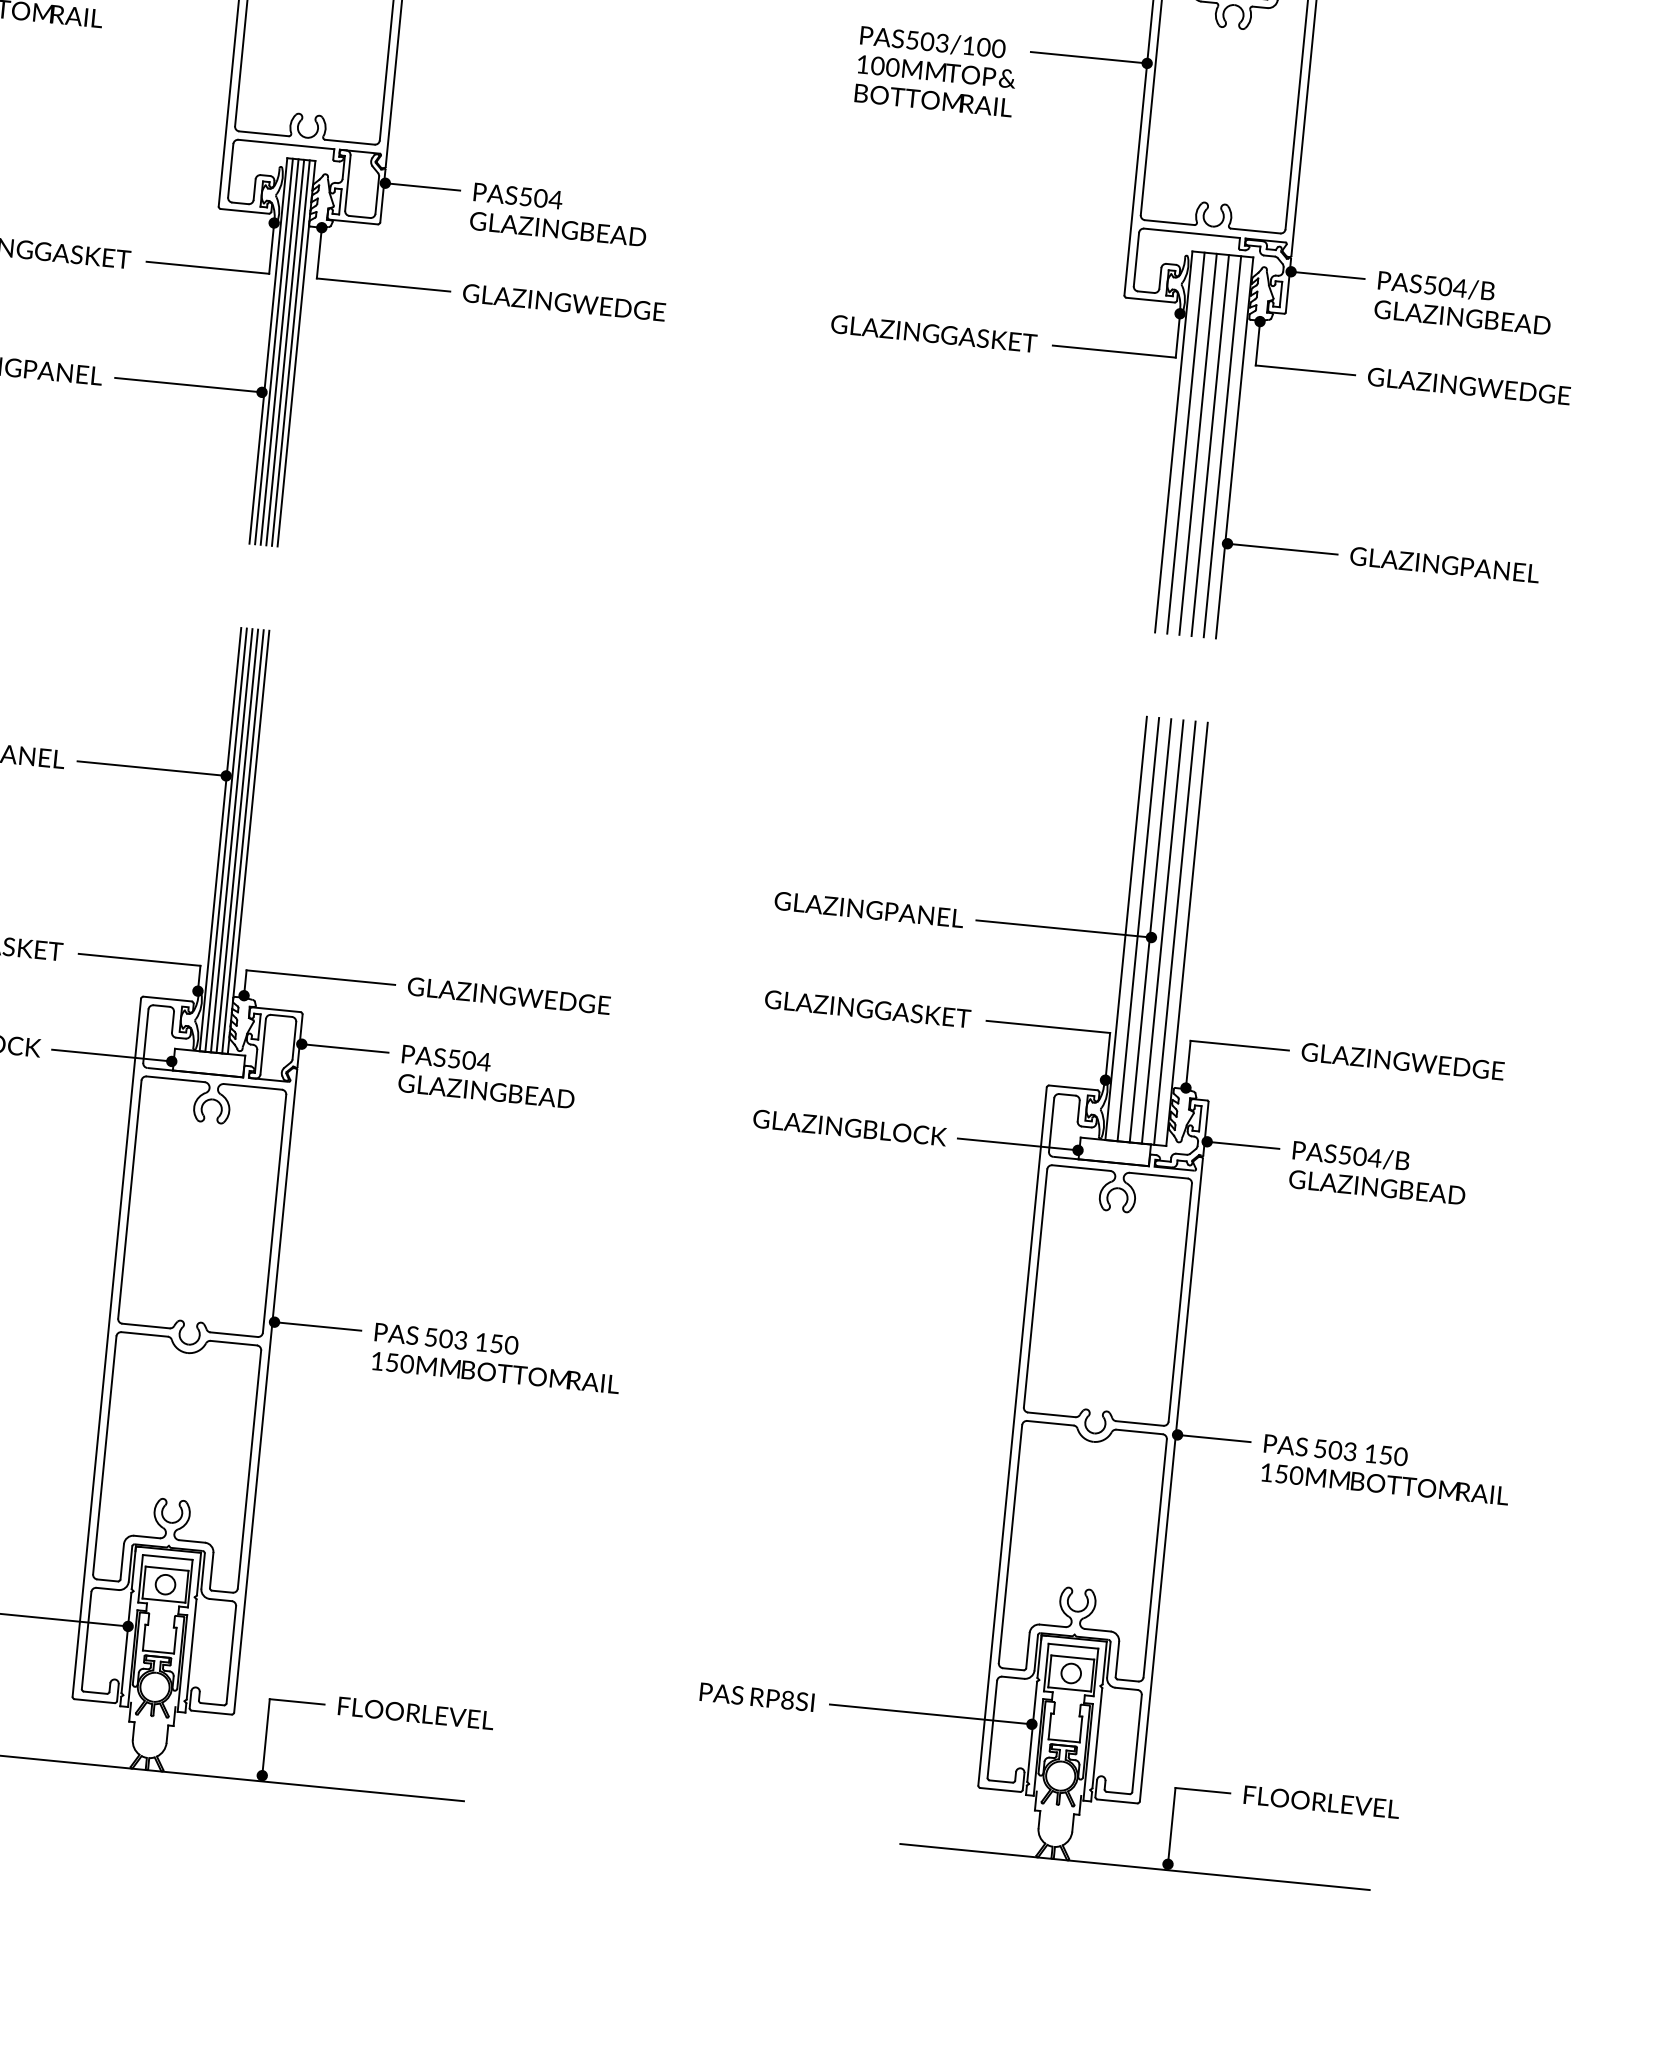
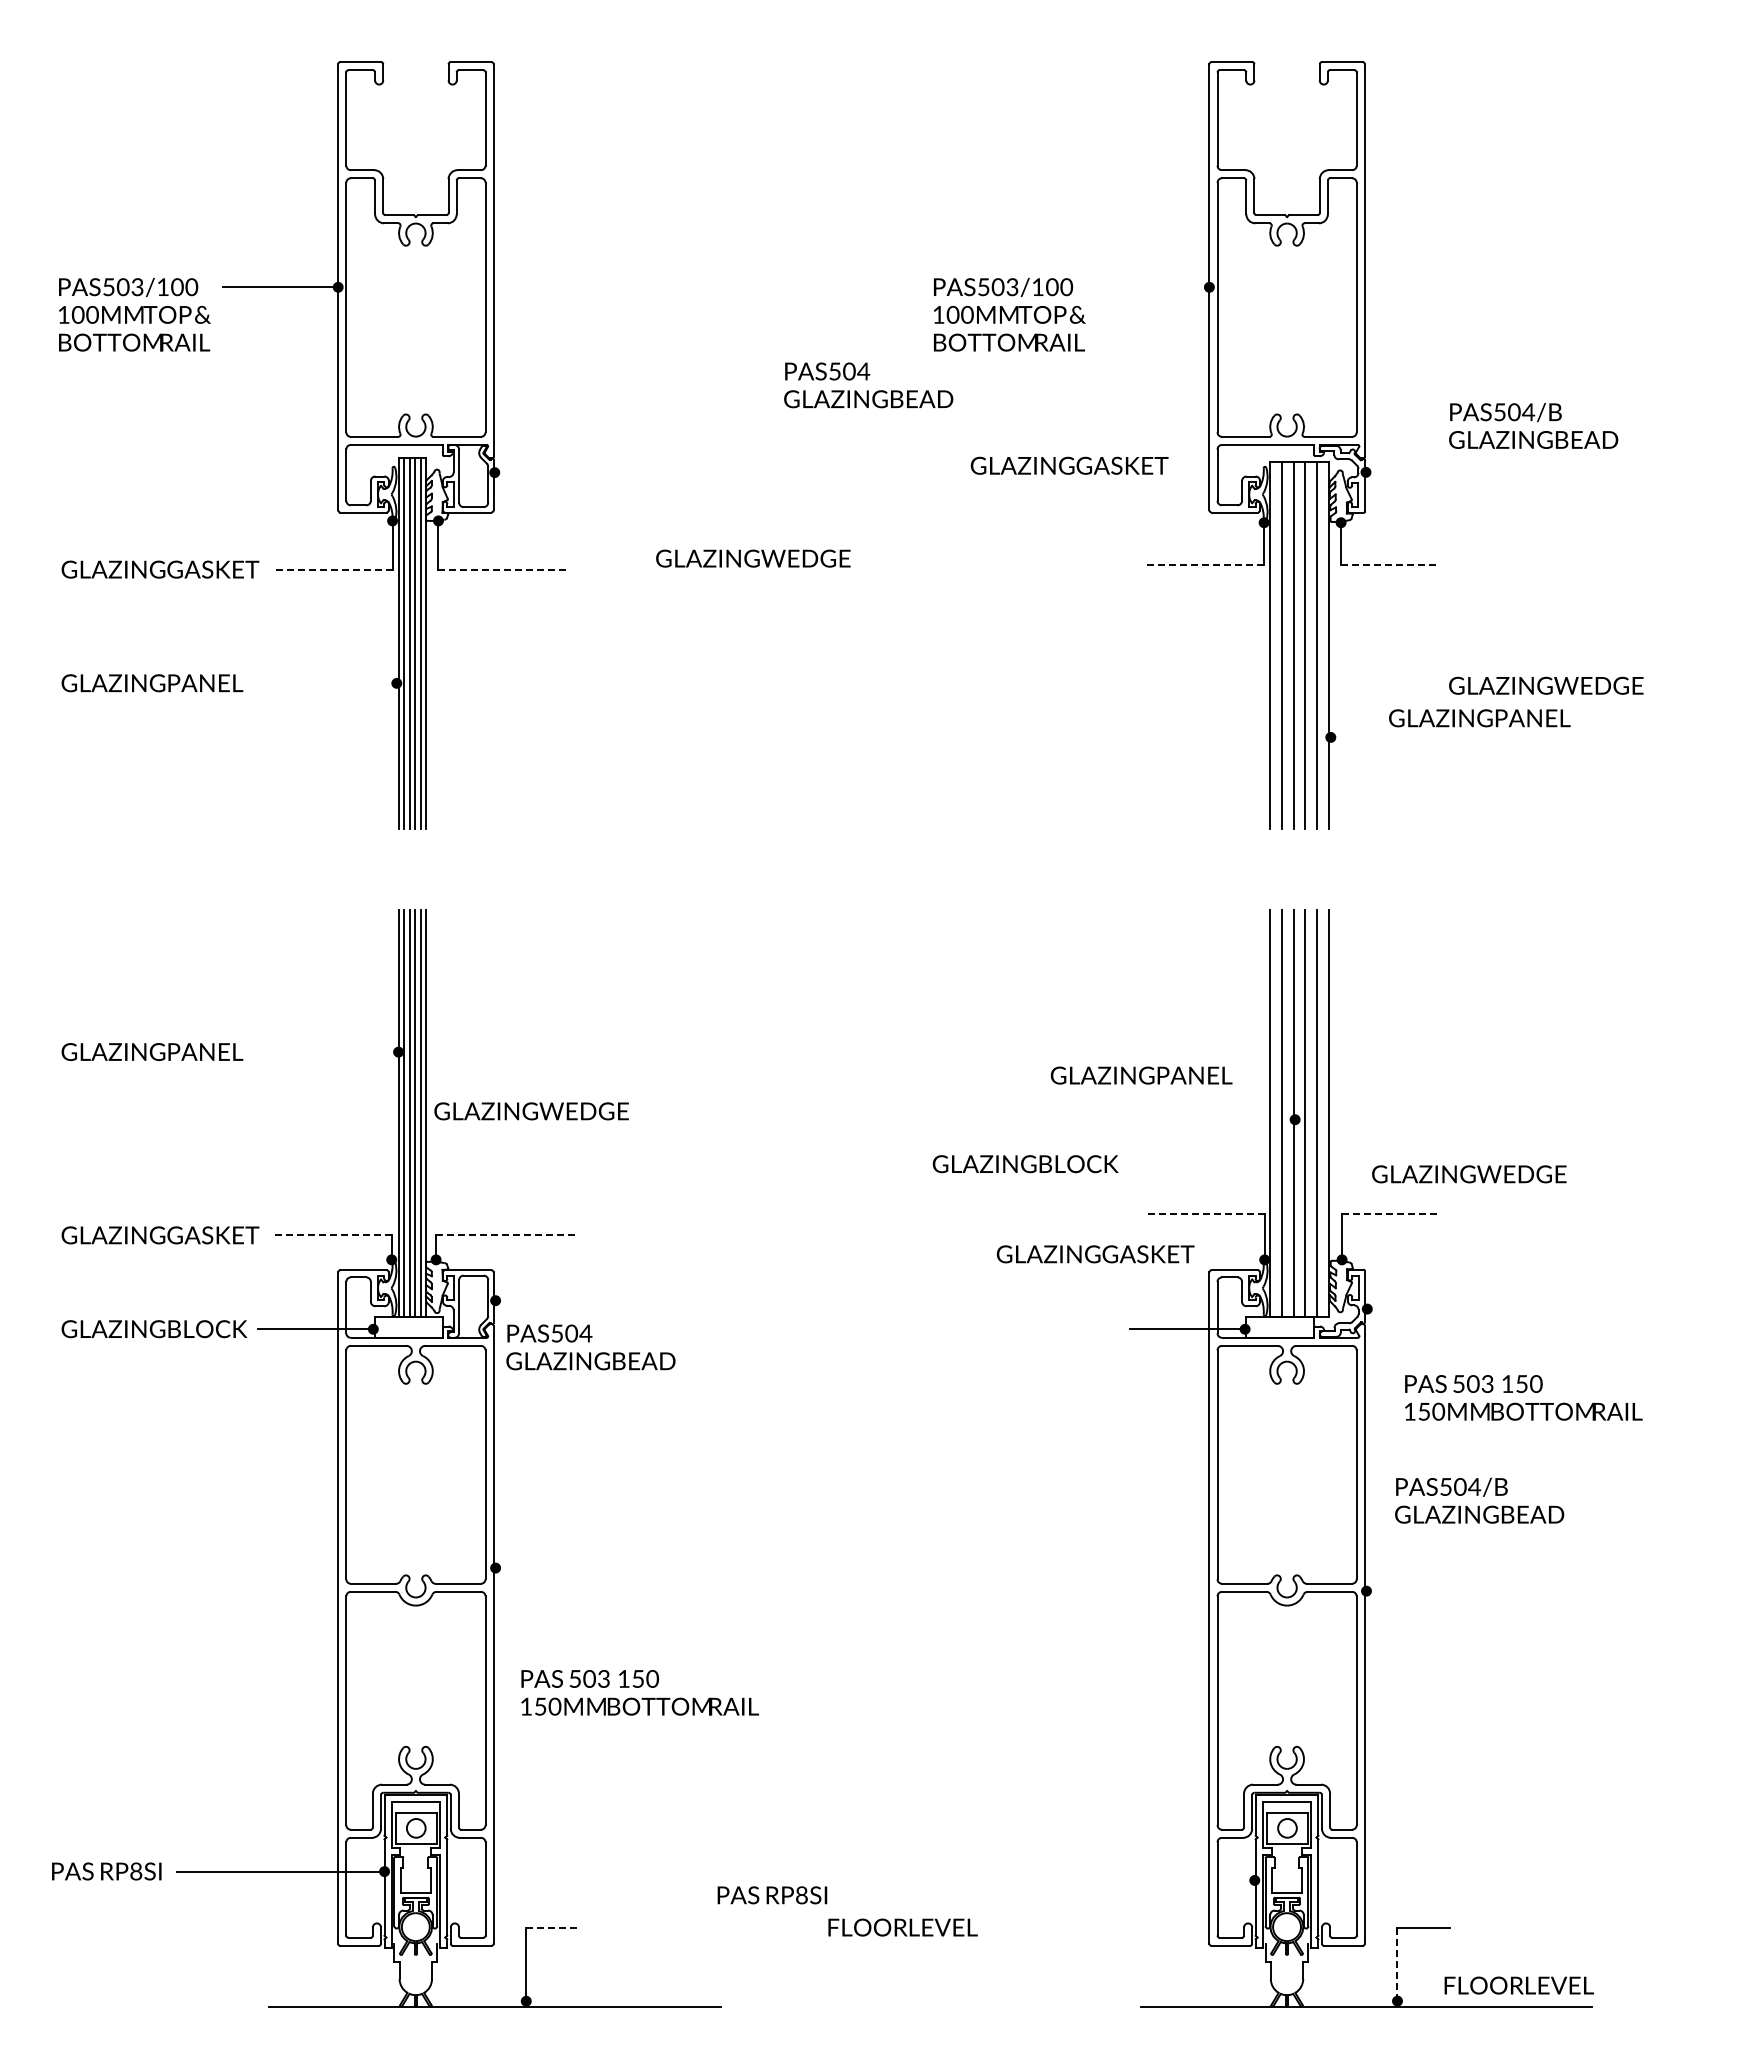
line: (1089, 57) -> (1153, 287), removed
line: (422, 186) -> (530, 472), removed
text: (559, 214) -> (868, 385), moved
line: (207, 267) -> (333, 569), solid -> dashed
line: (1327, 275) -> (1401, 472), removed
line: (384, 284) -> (503, 569), solid -> dashed
text: (564, 302) -> (753, 558), moved
text: (1463, 302) -> (1533, 425), moved
text: (933, 333) -> (1069, 465), moved
line: (1113, 351) -> (1204, 564), solid -> dashed
line: (1305, 369) -> (1388, 564), solid -> dashed
line: (187, 385) -> (325, 683), removed
text: (1469, 385) -> (1546, 685), moved
line: (1282, 549) -> (1383, 737), removed
text: (1444, 565) -> (1479, 718), moved
line: (151, 768) -> (326, 1052), removed
text: (869, 909) -> (1141, 1075), moved
line: (1063, 928) -> (1210, 1119), removed
line: (139, 959) -> (333, 1235), solid -> dashed
line: (321, 977) -> (508, 1235), solid -> dashed
text: (508, 996) -> (531, 1111), moved
text: (867, 1009) -> (1095, 1254), moved
line: (1047, 1026) -> (1204, 1214), solid -> dashed
line: (1239, 1045) -> (1389, 1214), solid -> dashed
line: (344, 1048) -> (536, 1300), removed
text: (1403, 1061) -> (1469, 1174), moved
text: (487, 1076) -> (590, 1347), moved
text: (849, 1128) -> (1025, 1164), moved
line: (1242, 1145) -> (1401, 1309), removed
text: (1378, 1172) -> (1479, 1500), moved
line: (317, 1326) -> (536, 1568), removed
text: (496, 1358) -> (639, 1692), moved
line: (1213, 1438) -> (1401, 1591), removed
text: (1386, 1469) -> (1523, 1397), moved
text: (757, 1697) -> (772, 1895), moved
line: (298, 1701) -> (553, 1927), solid -> dashed
text: (415, 1713) -> (902, 1927), moved
line: (930, 1714) -> (1157, 1880), removed
text: (1321, 1802) -> (1518, 1985), moved
line: (1171, 1826) -> (1397, 1964), solid -> dashed

